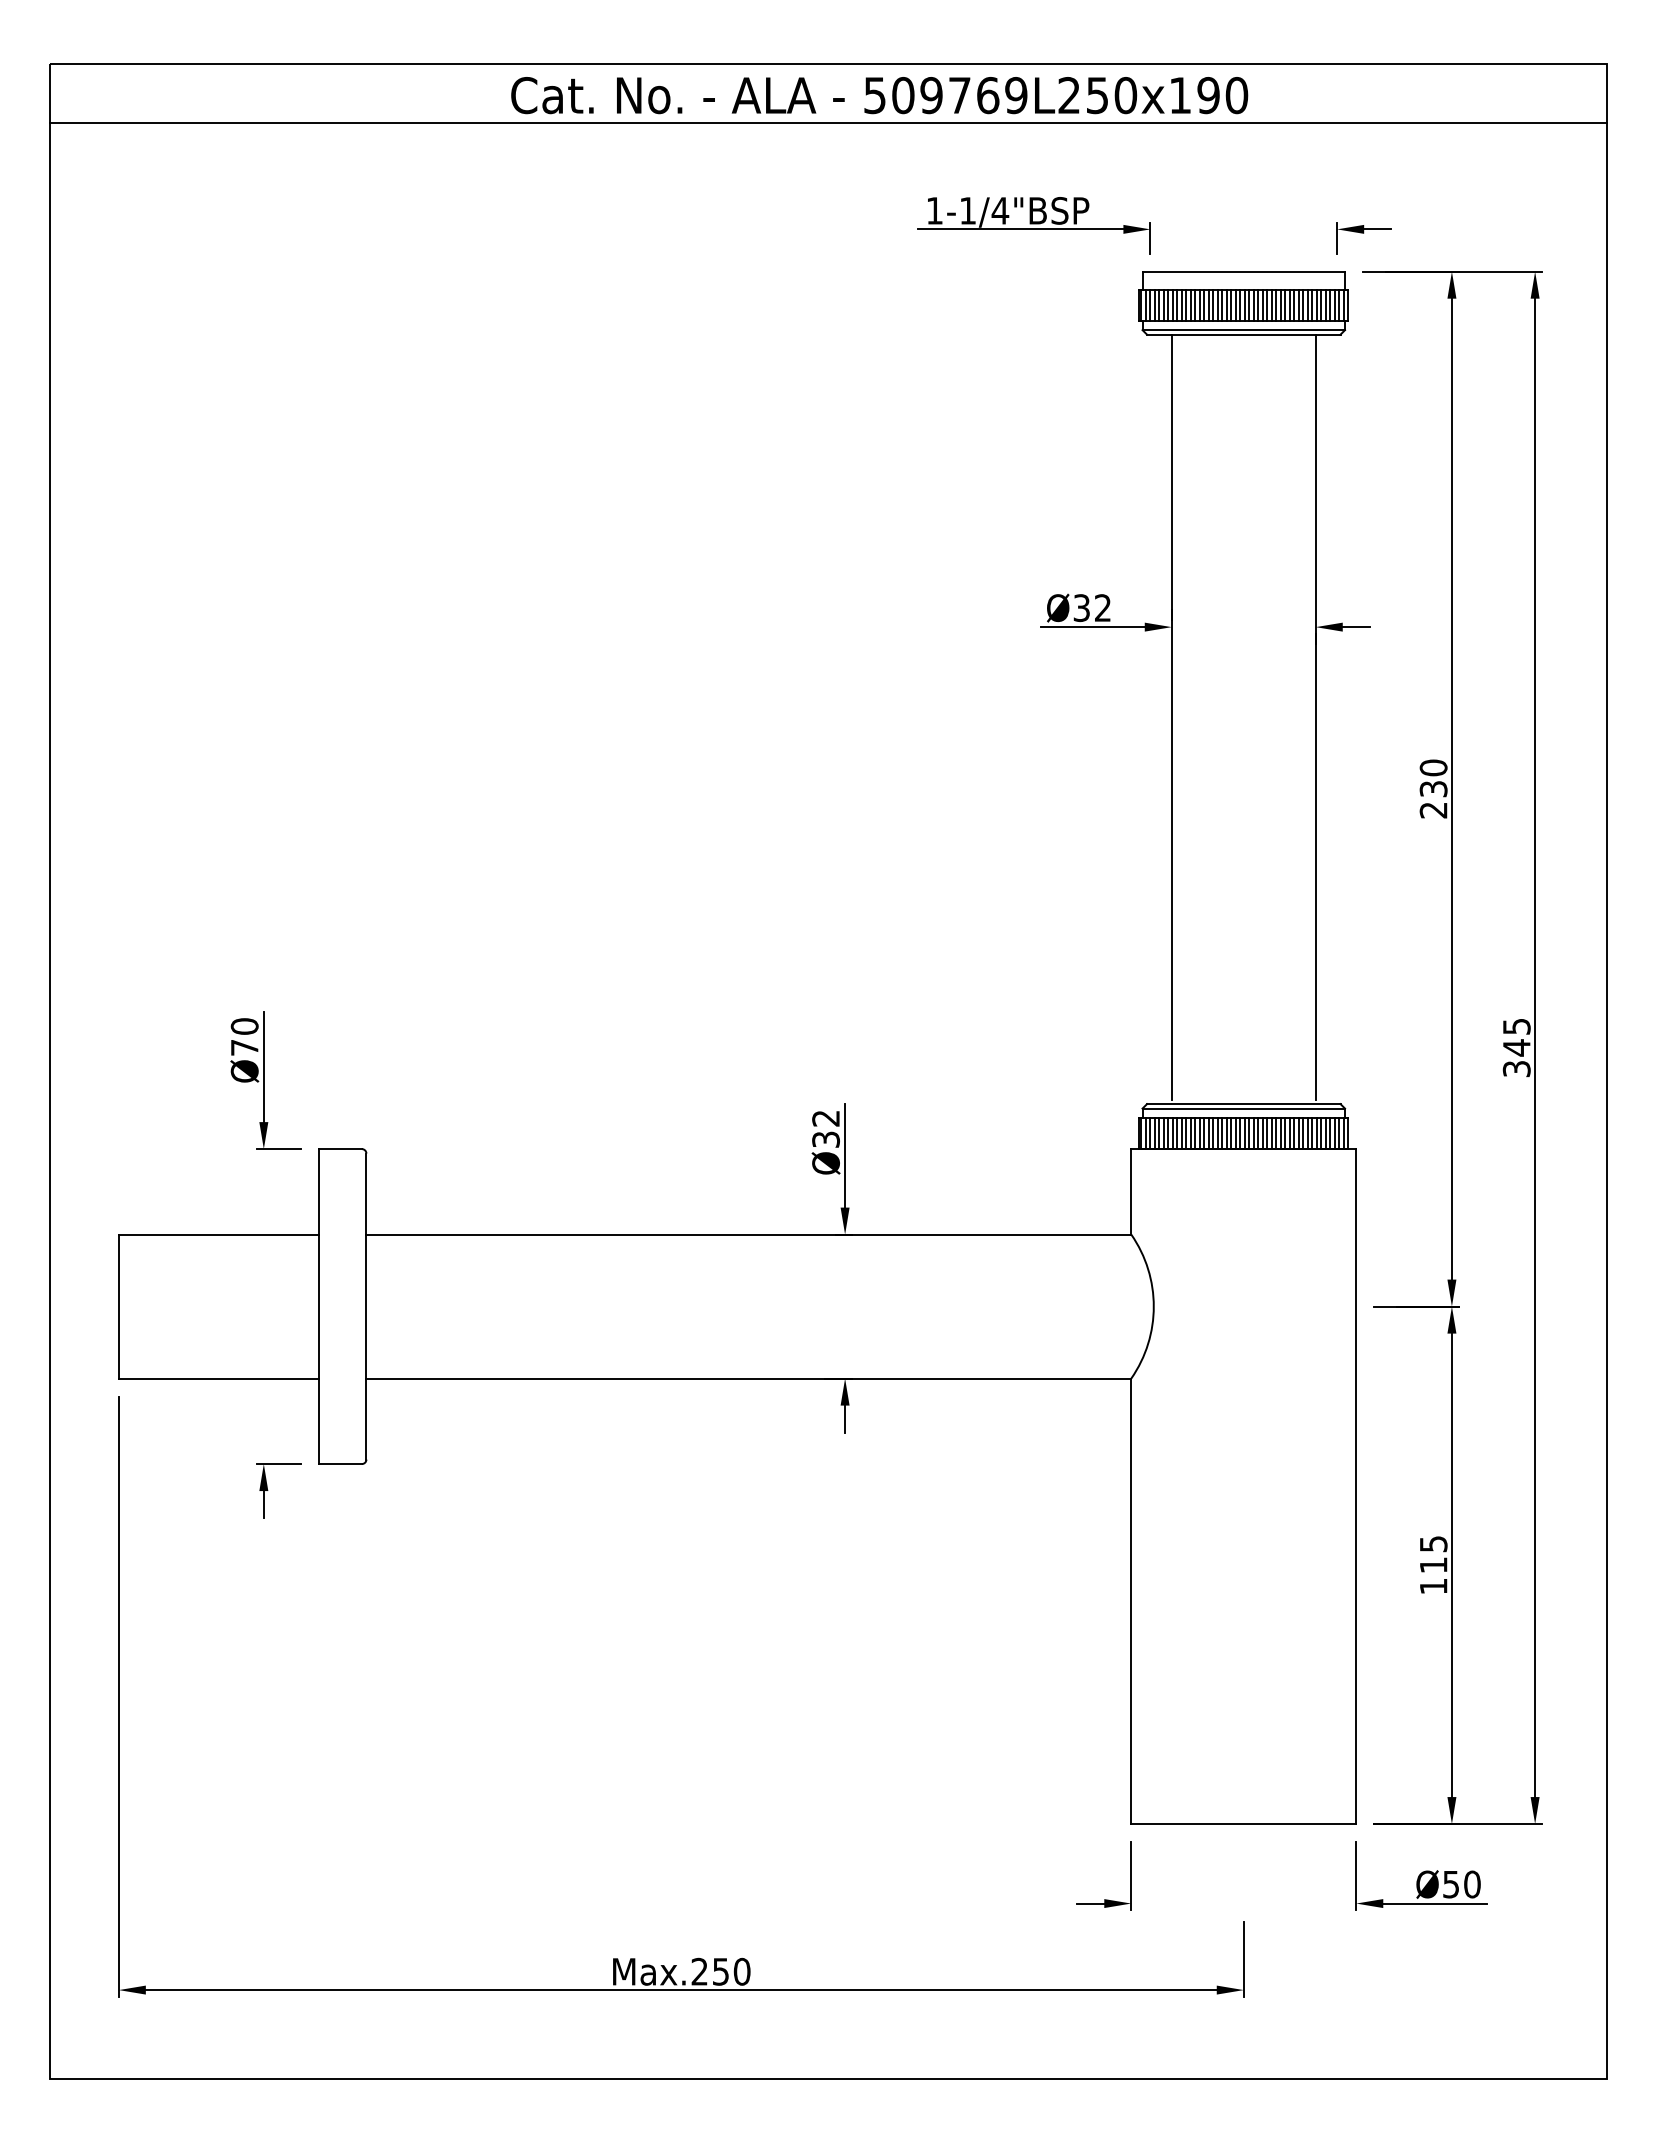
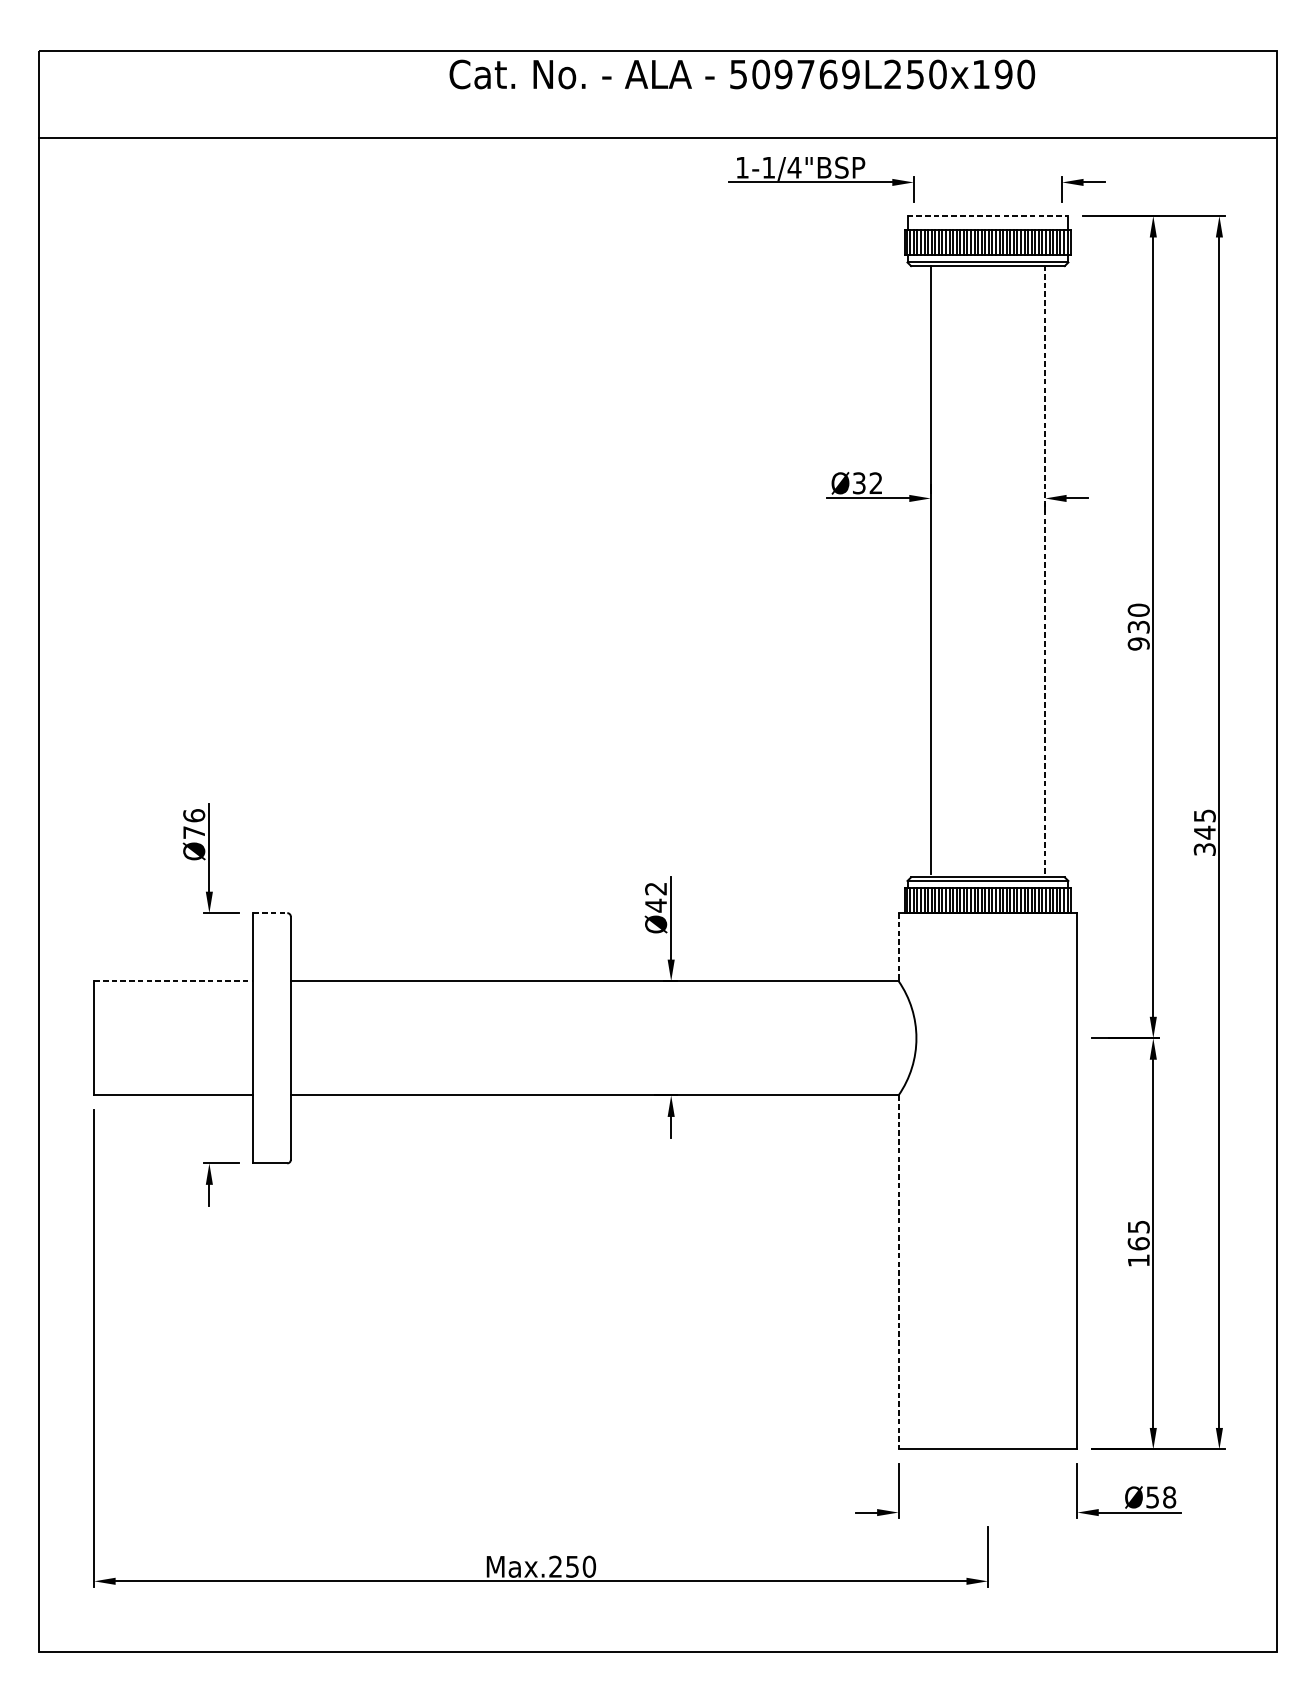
text: (879, 95) -> (742, 74), moved
line: (828, 122) -> (658, 138), moved
line: (1244, 271) -> (988, 215), solid -> dashed
line: (1315, 716) -> (1044, 569), solid -> dashed
text: (1433, 810) -> (1138, 644), 230 -> 930
text: (244, 1026) -> (194, 815), Ø70 -> Ø76
text: (825, 1139) -> (655, 905), Ø32 -> Ø42
line: (341, 1149) -> (271, 913), solid -> dashed
line: (1131, 1191) -> (898, 946), solid -> dashed
line: (219, 1234) -> (174, 981), solid -> dashed
text: (1433, 1564) -> (1138, 1243), 115 -> 165
line: (1131, 1601) -> (898, 1272), solid -> dashed
text: (1472, 1884) -> (1169, 1497), Ø50 -> Ø58

